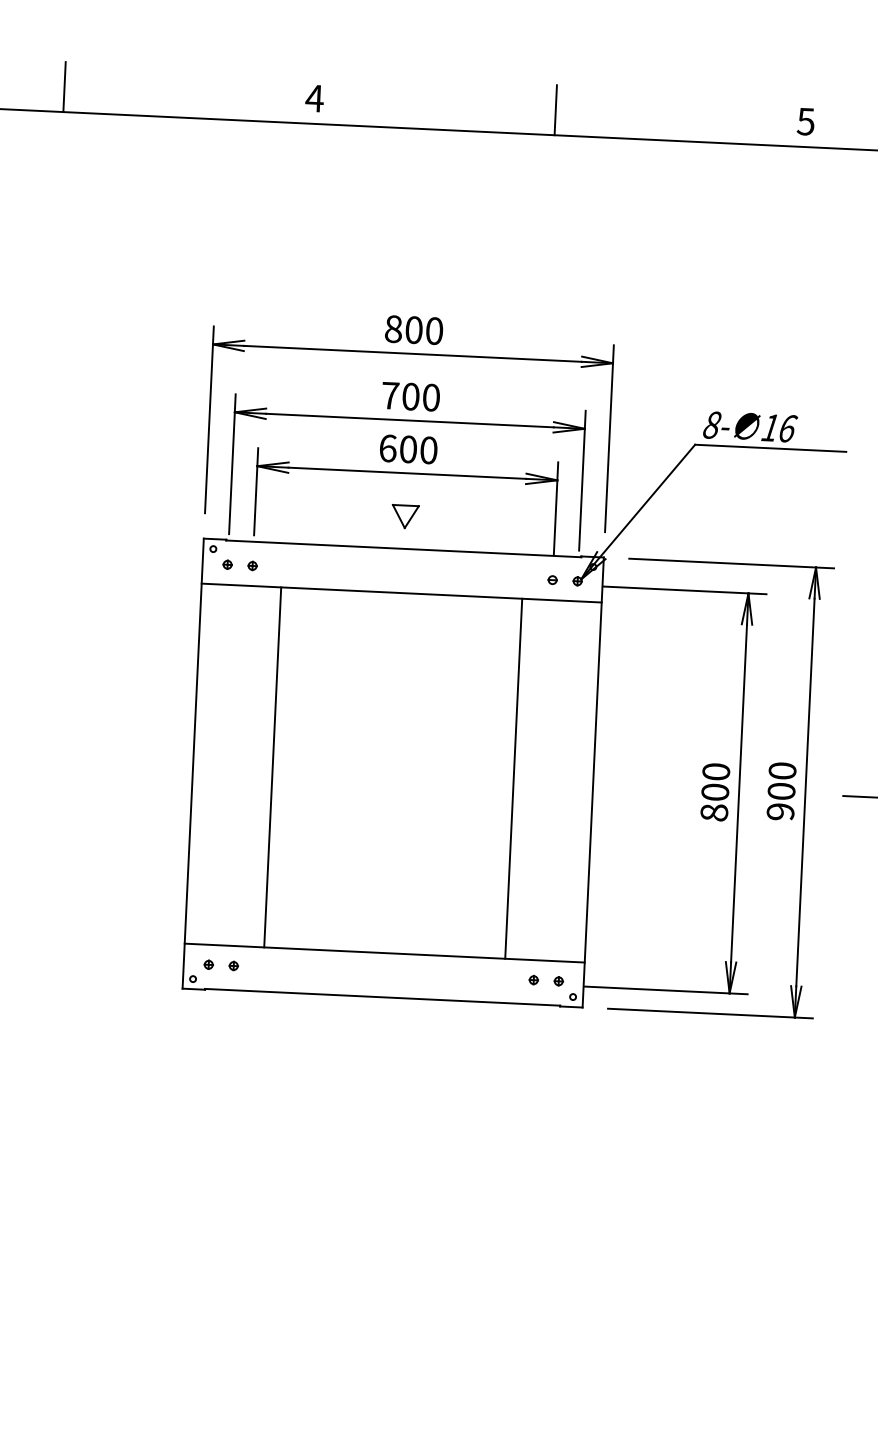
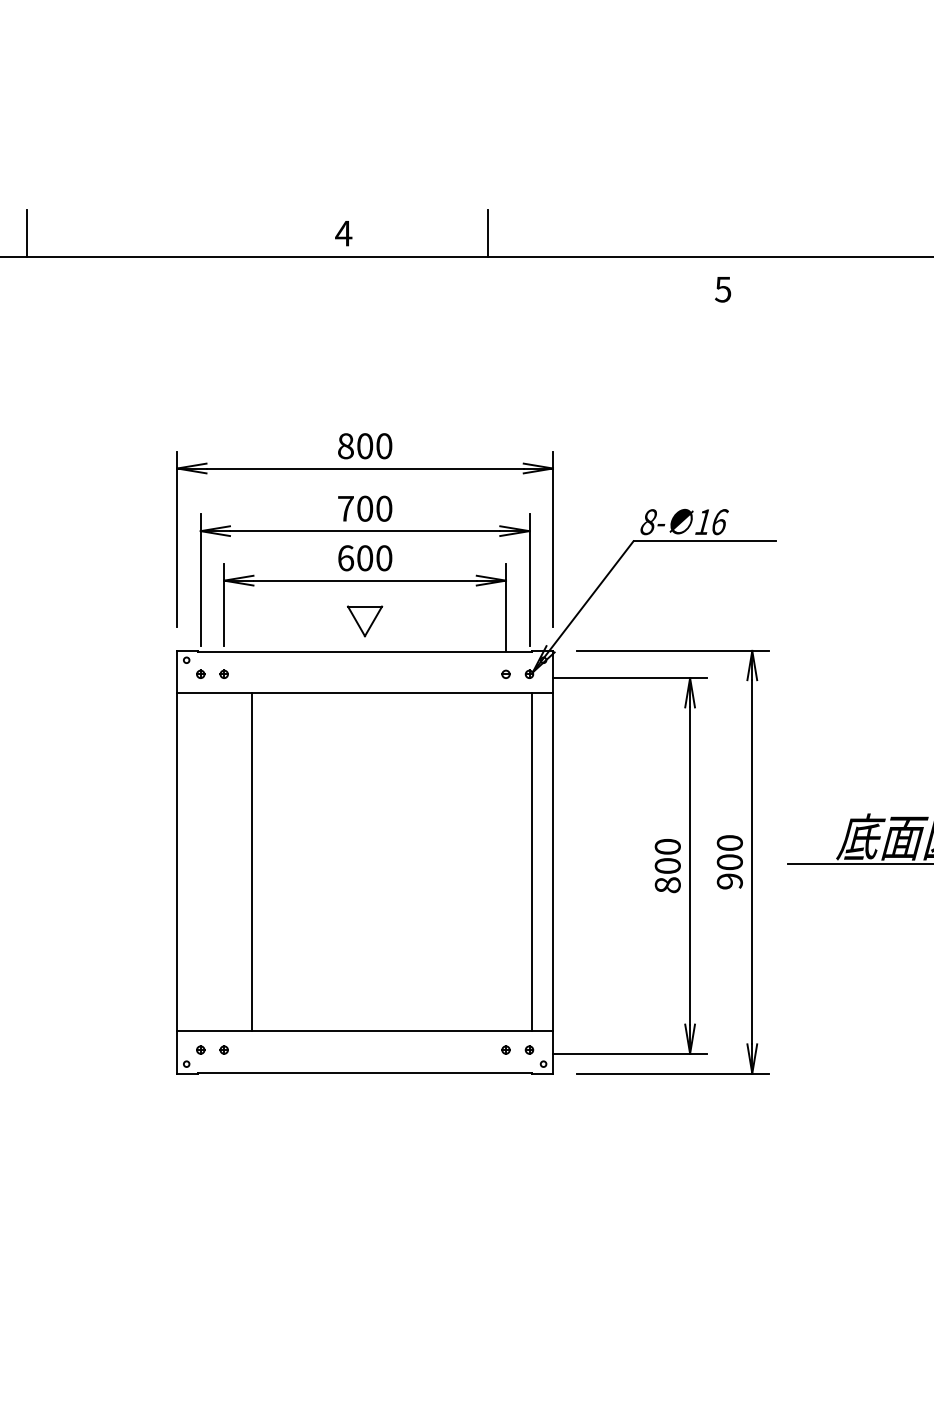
text: (314, 98) -> (343, 233), moved
text: (806, 121) -> (723, 289), moved
part: (405, 516) -> (365, 621), size x1.4
line: (513, 779) -> (532, 862), moved

